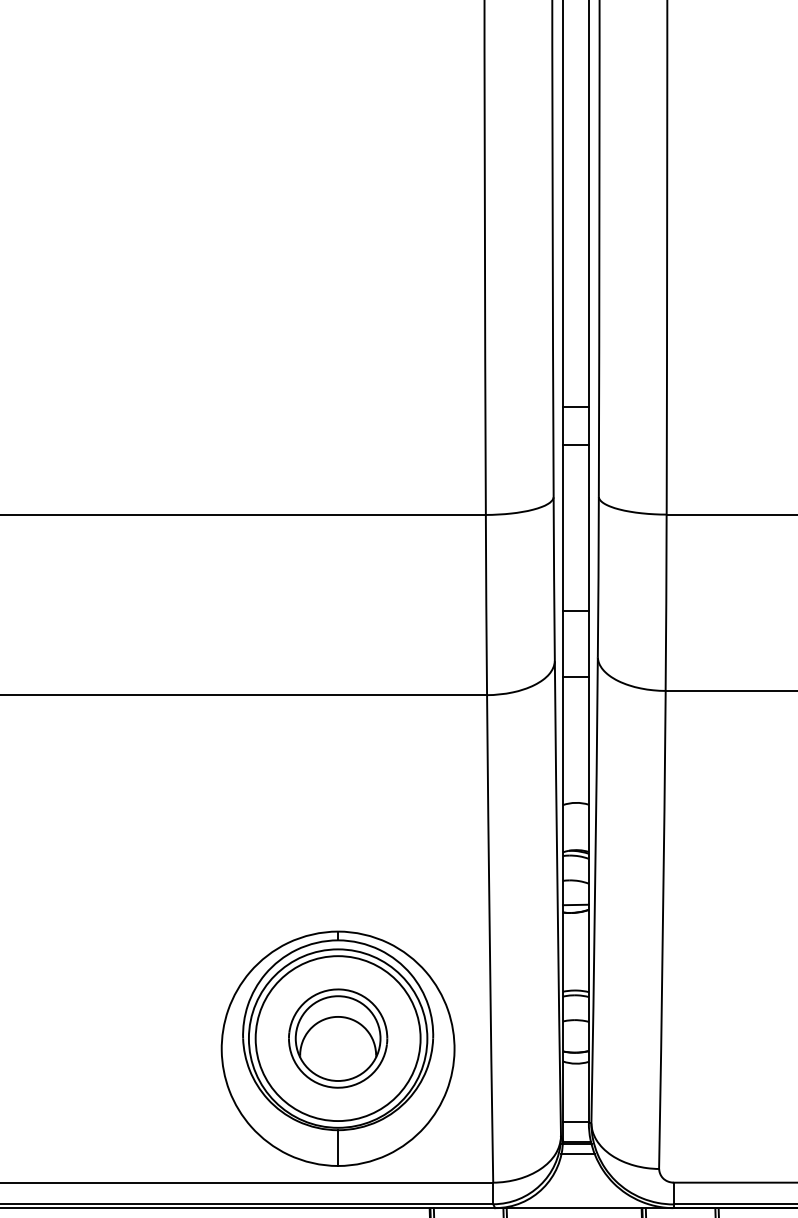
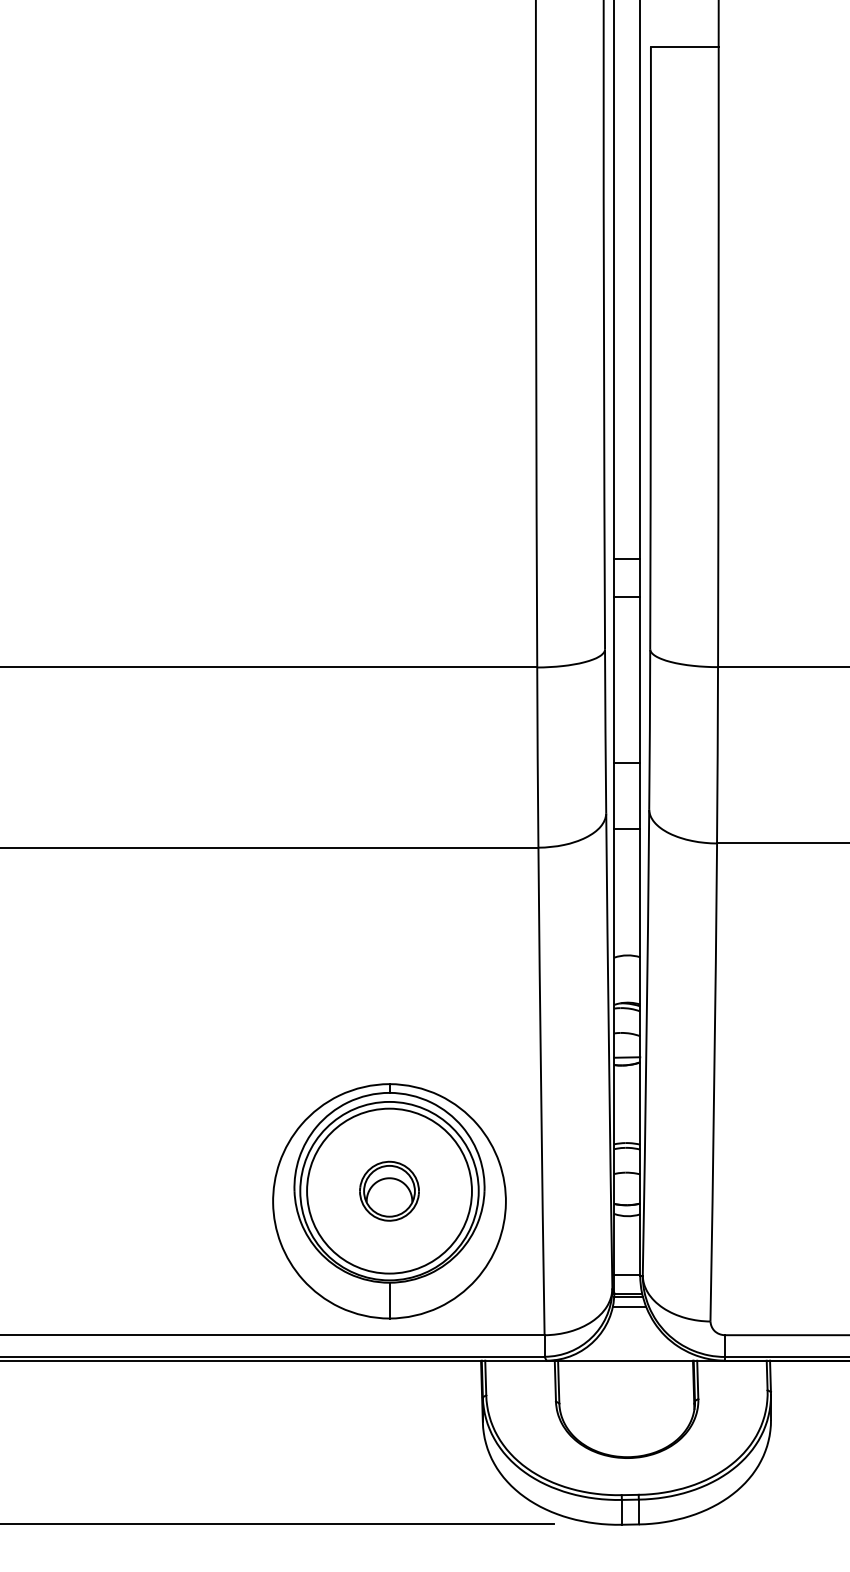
part: (338, 1038) -> (389, 1191), size x0.6

